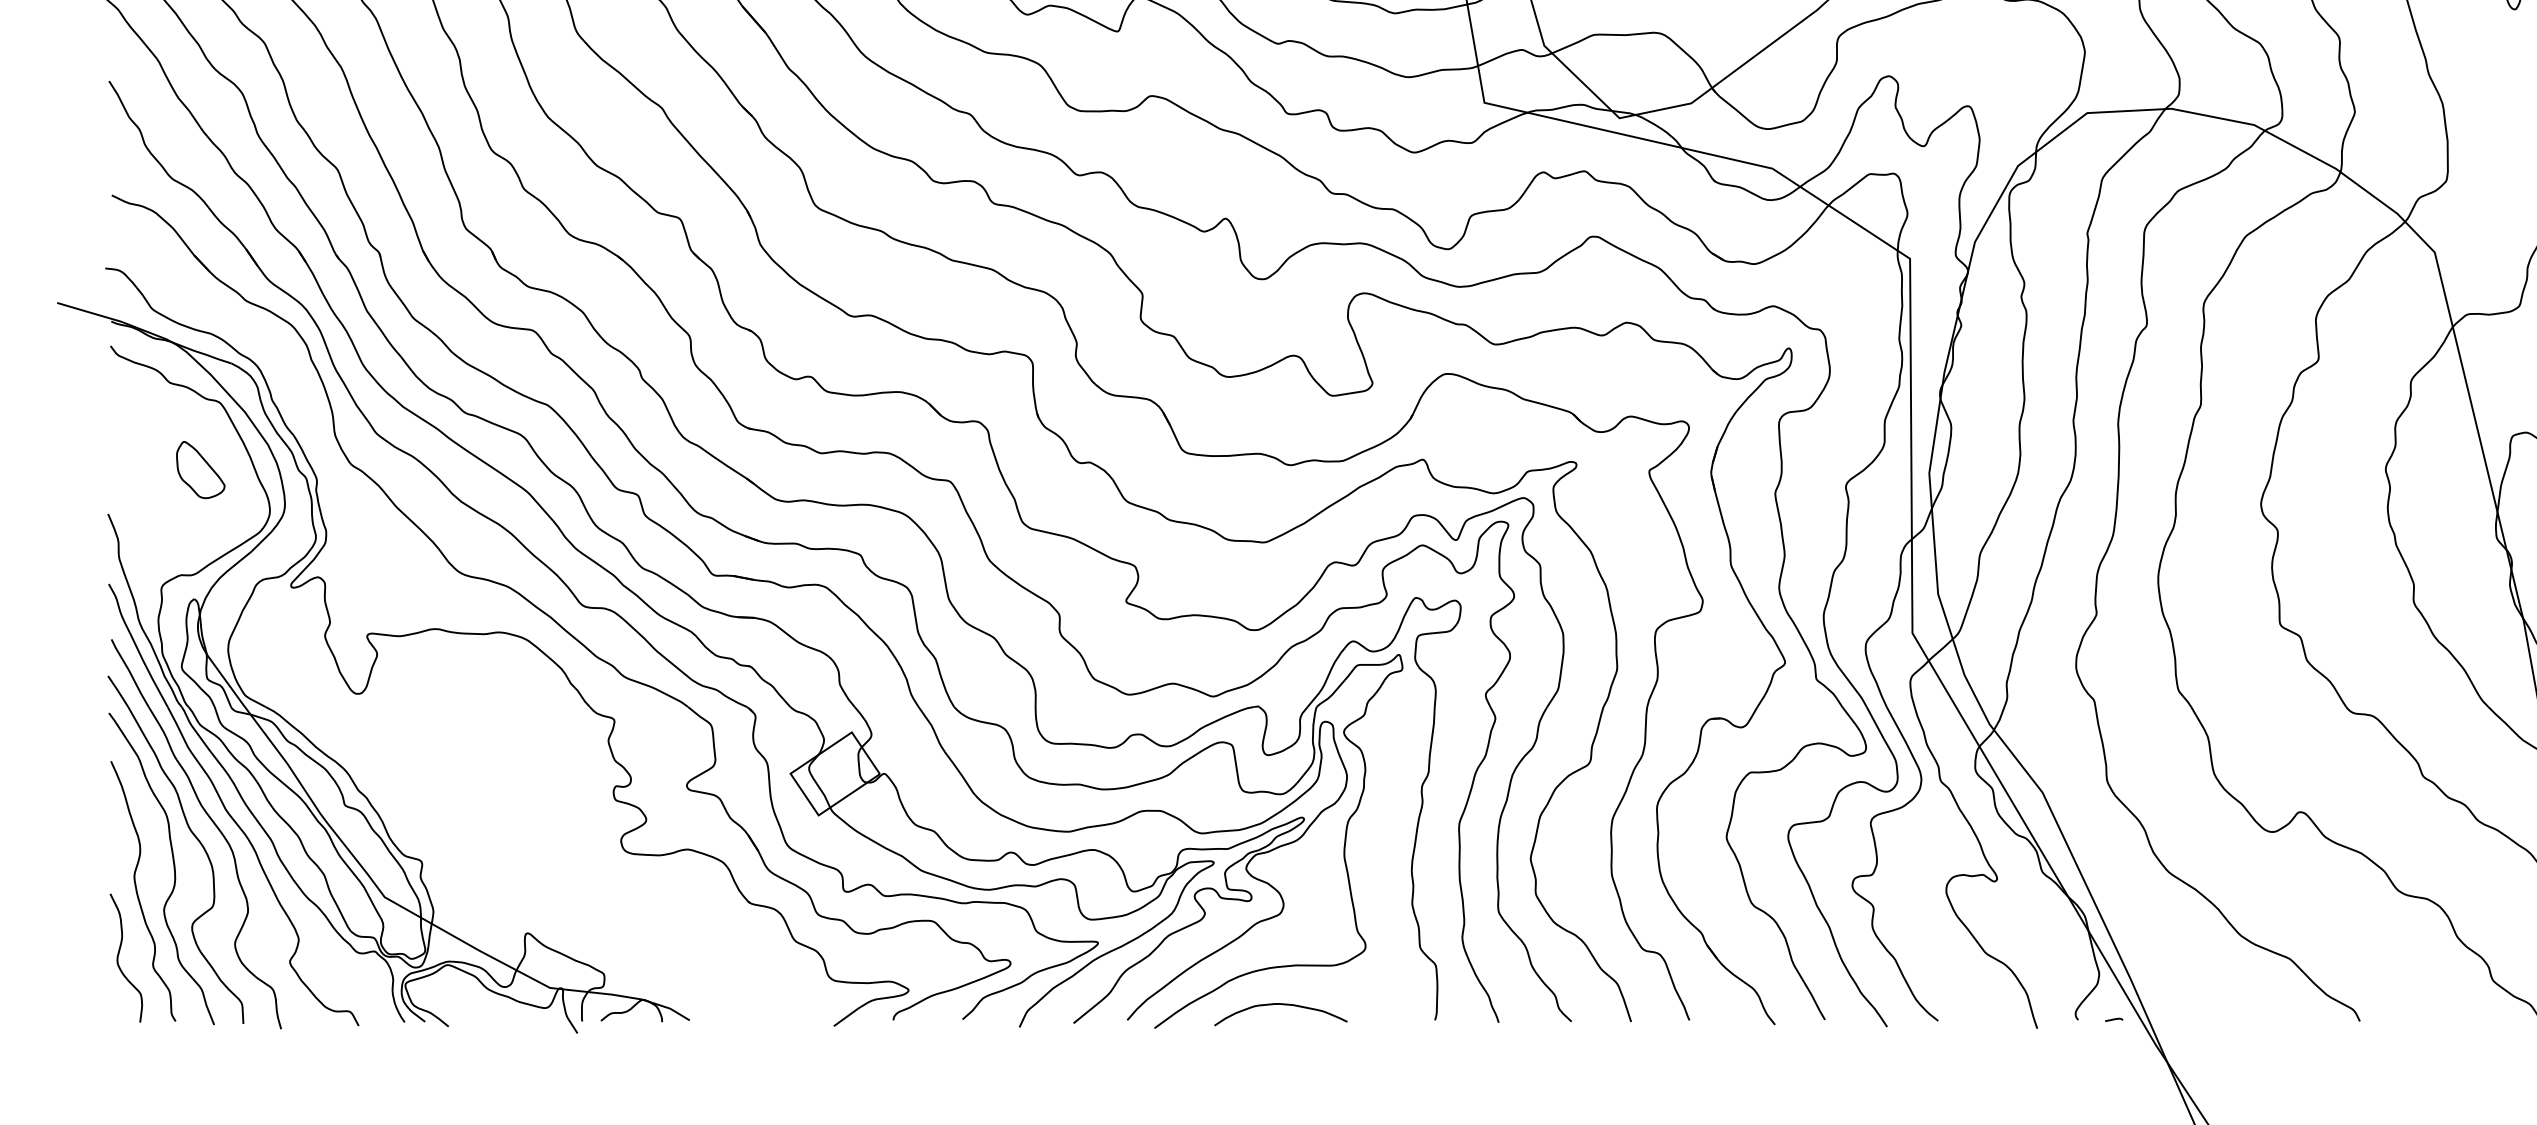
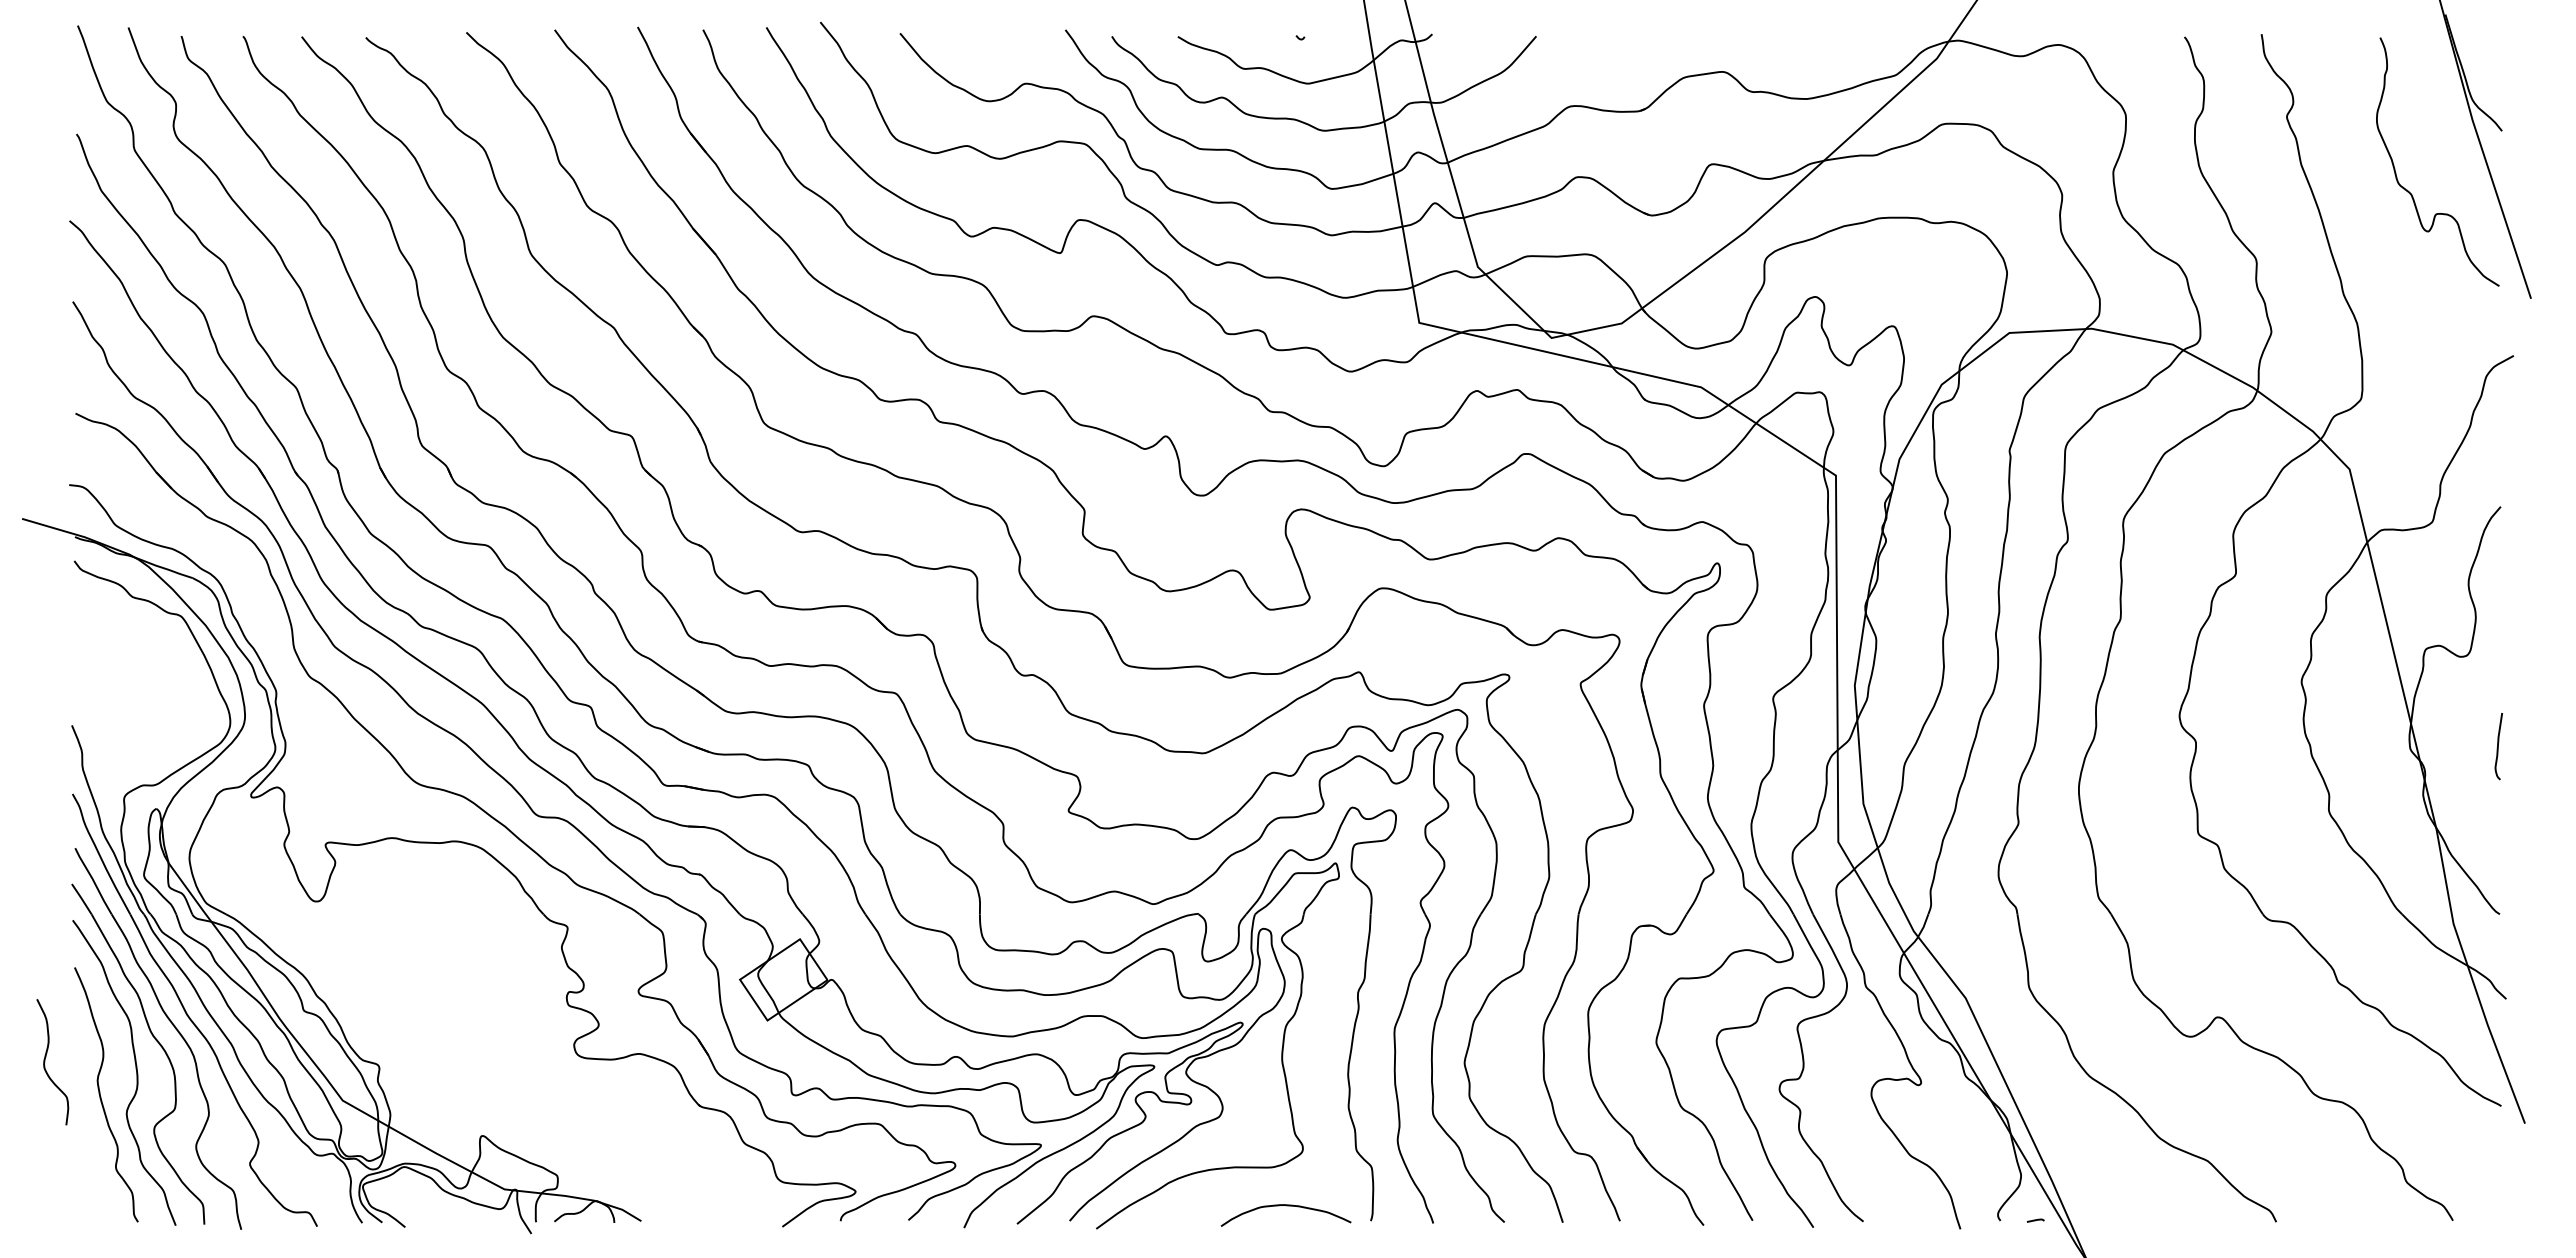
part: (200, 470) -> (162, 682), removed
curve: (118, 958) -> (45, 1062), moved
curve: (1281, 1005) -> (1286, 1206), moved

